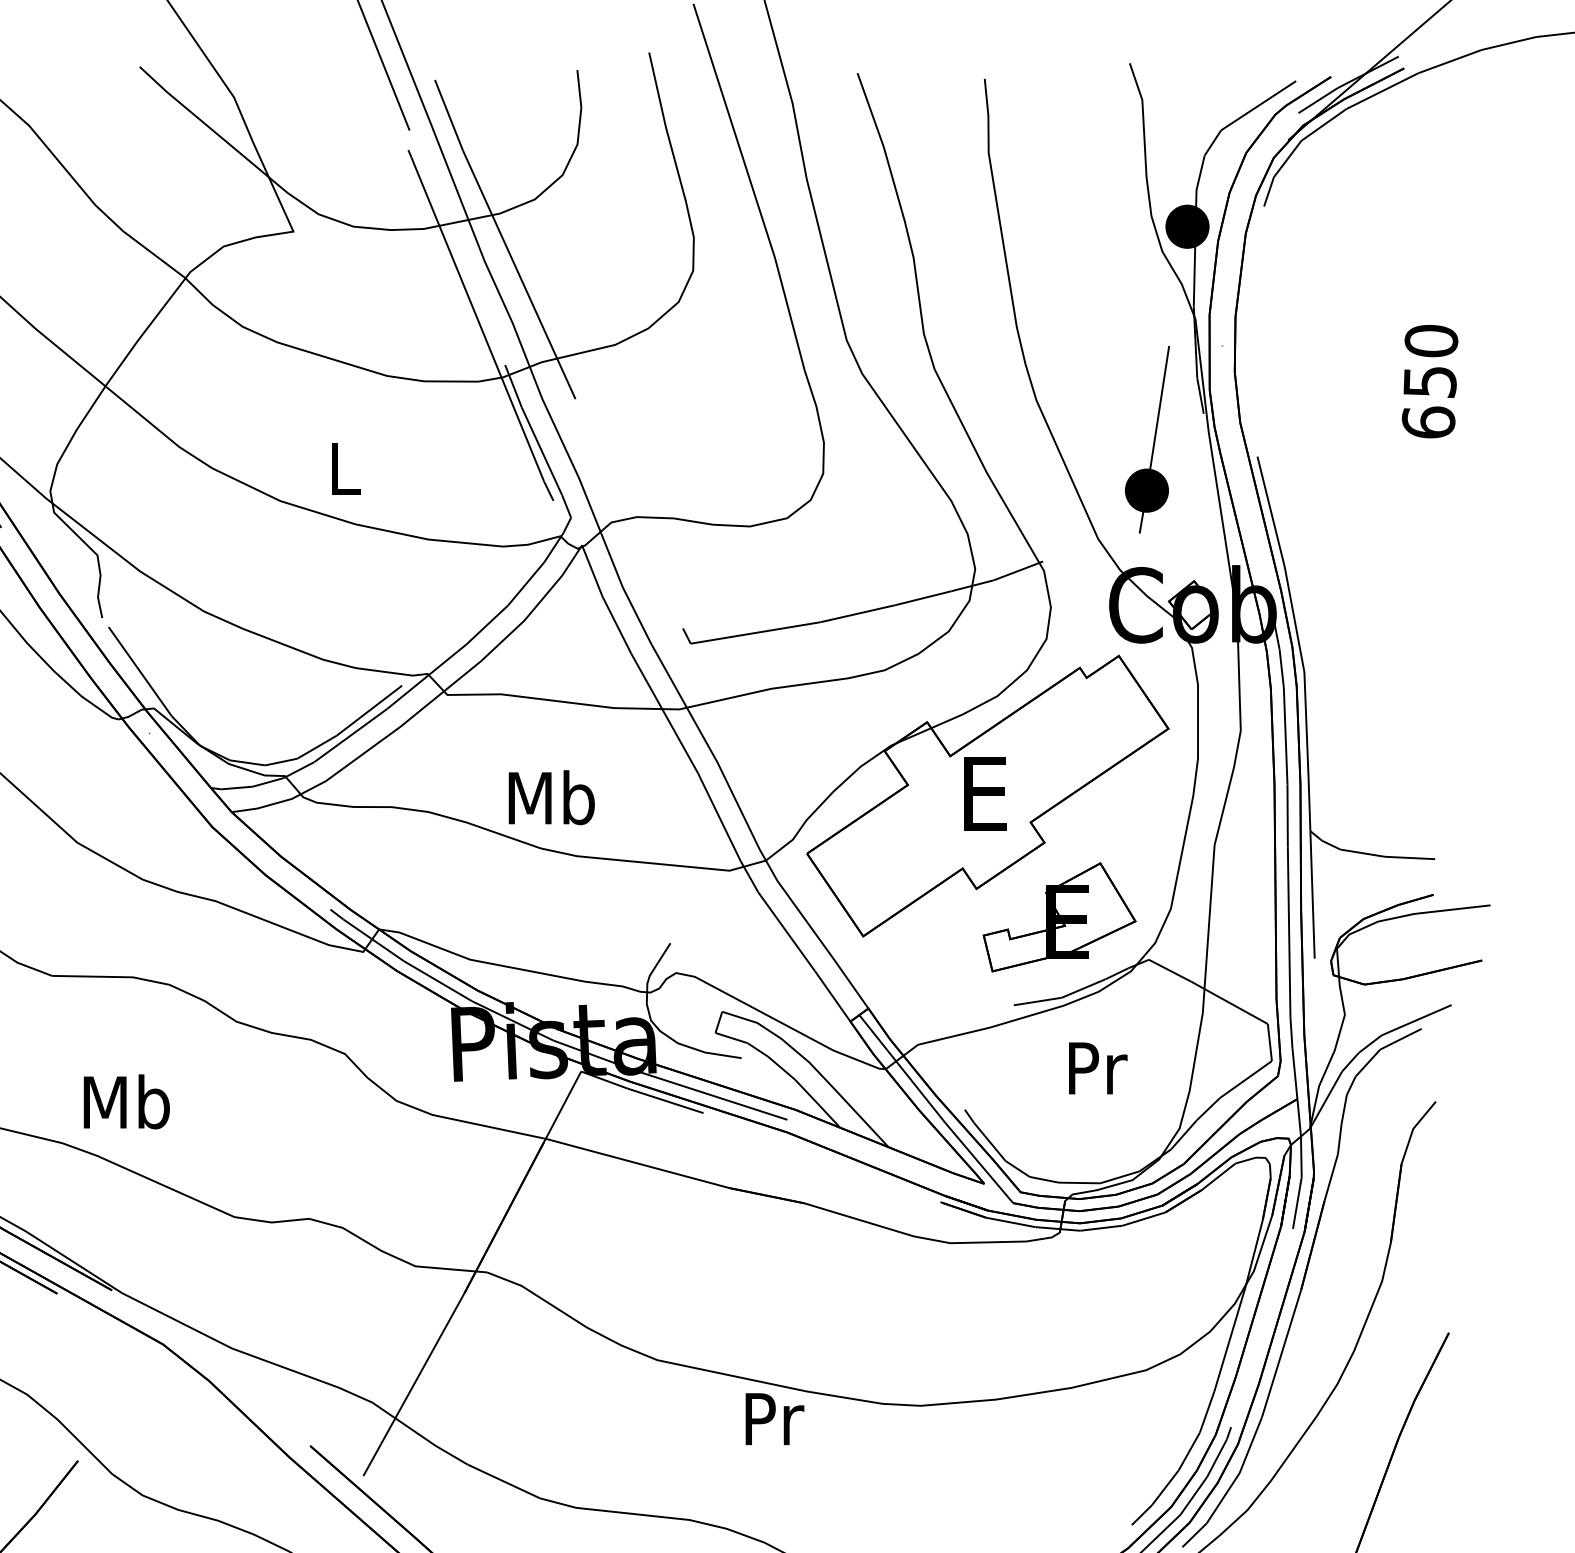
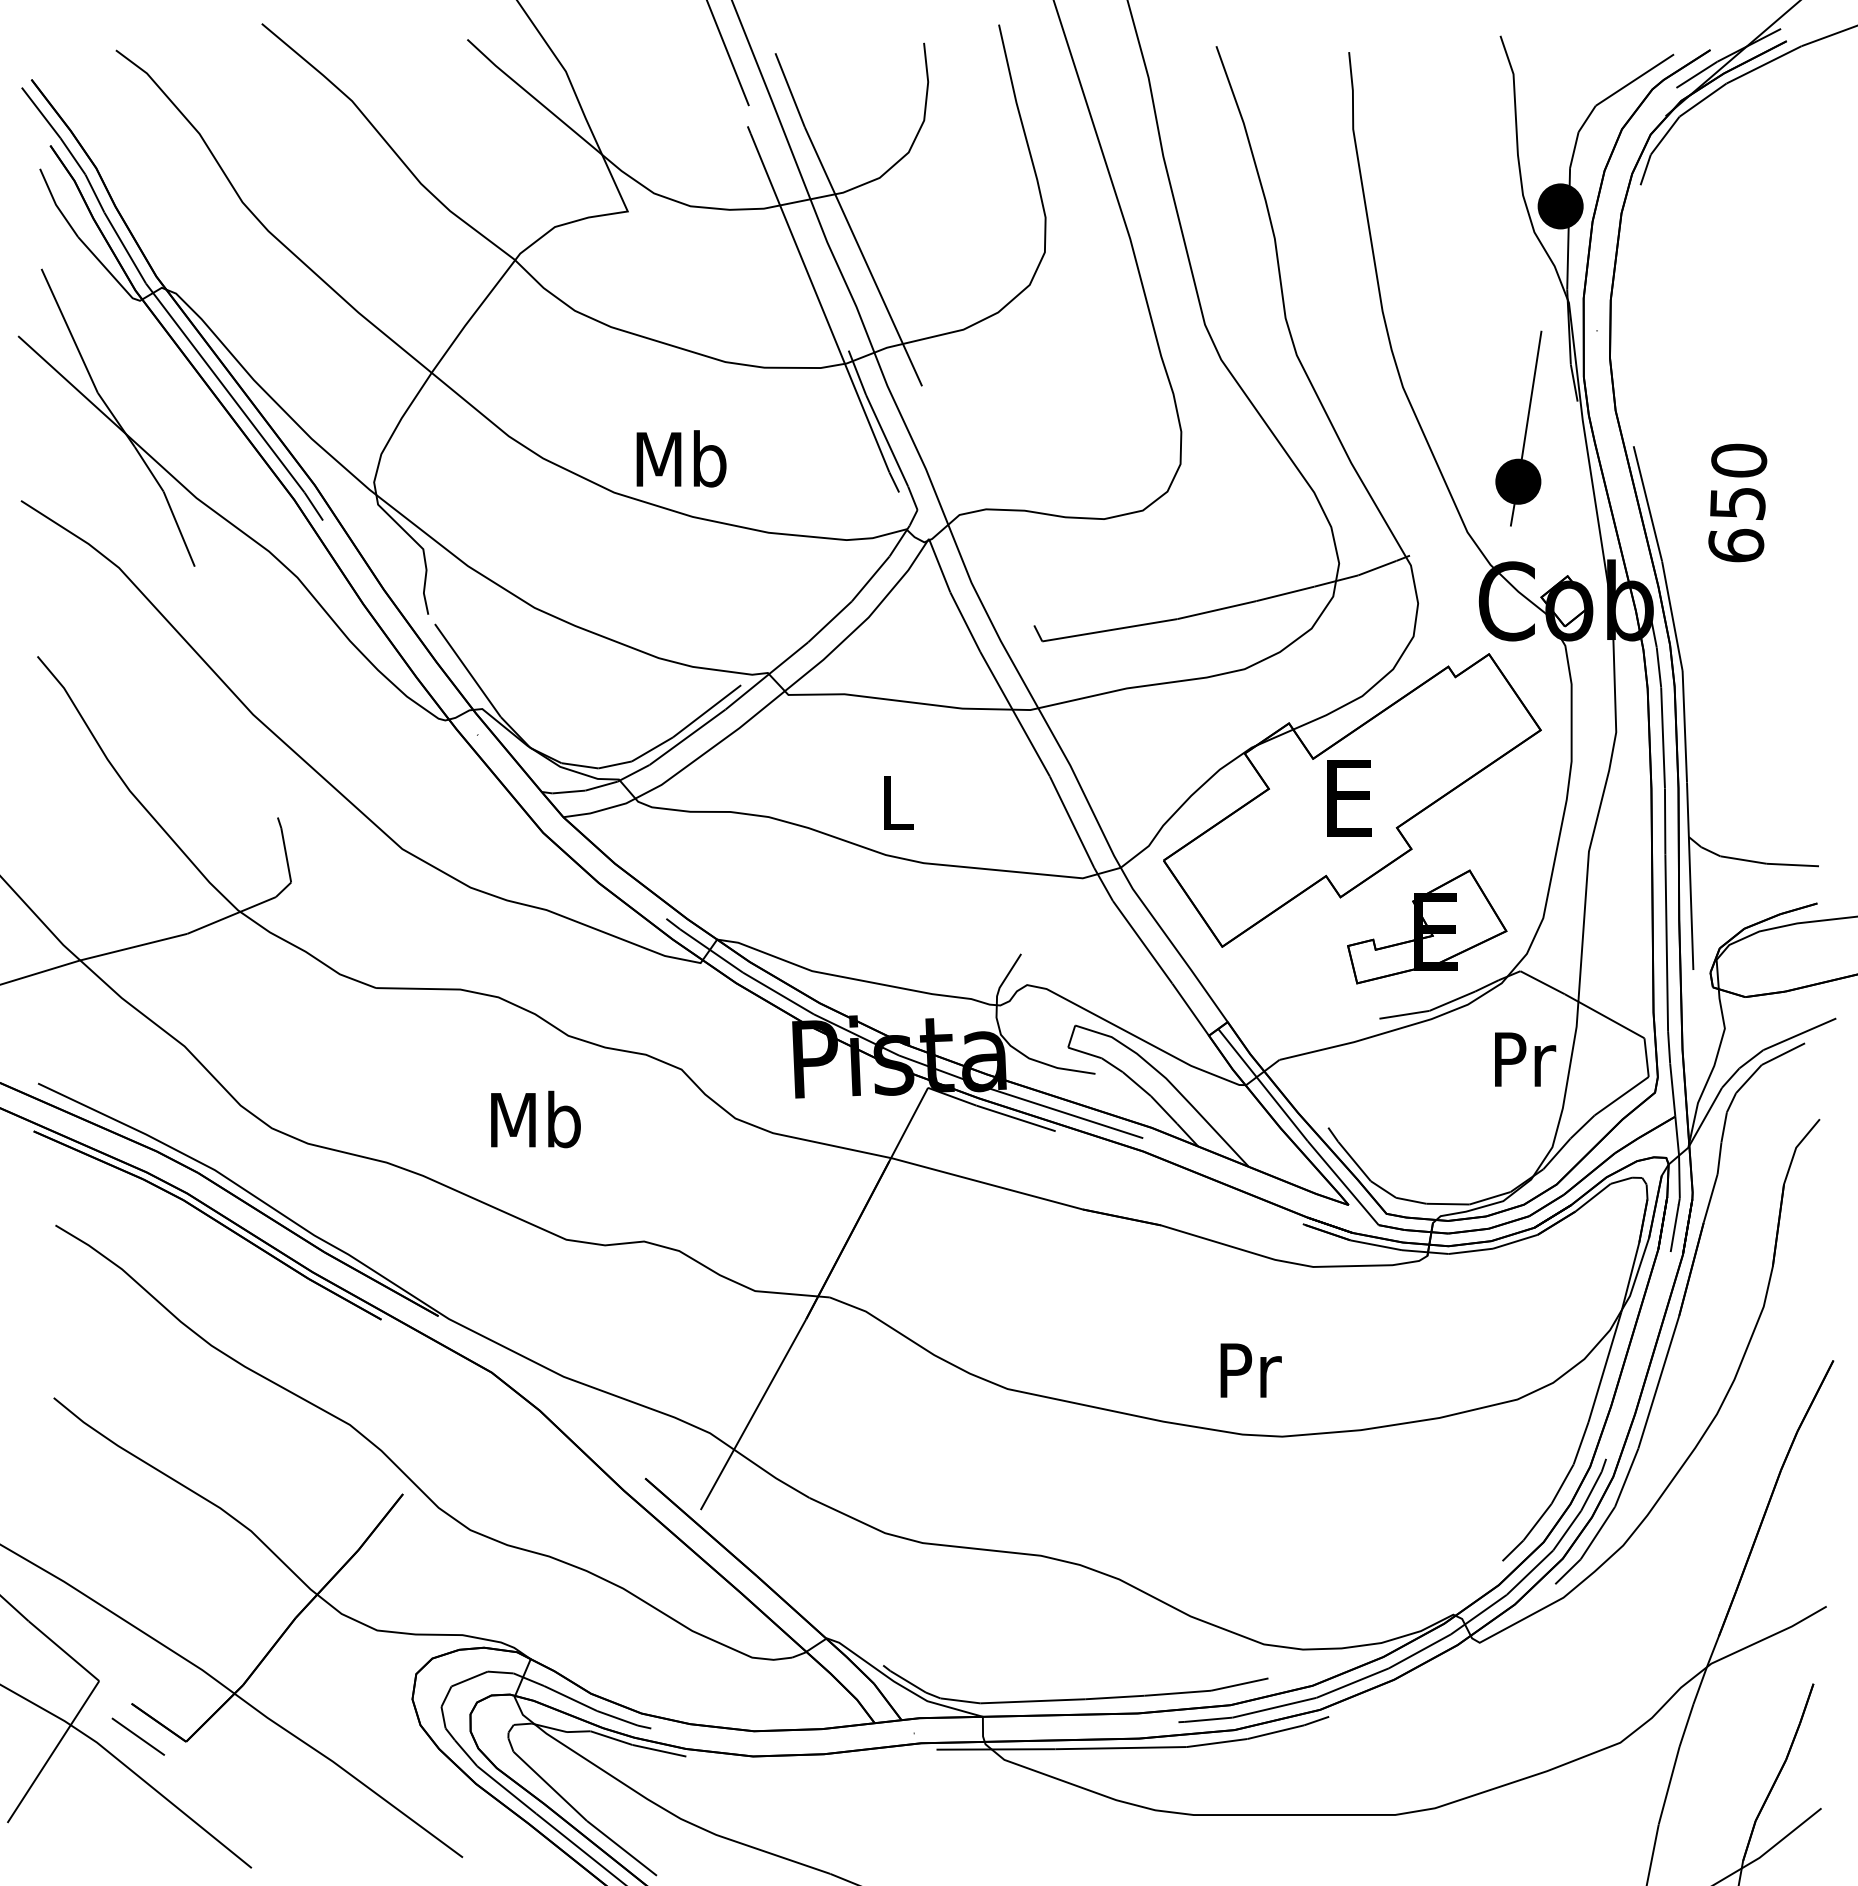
text: (1429, 381) -> (1737, 502), moved
text: (344, 468) -> (681, 458), L -> Mb
text: (551, 797) -> (897, 801), Mb -> L
text: (1098, 1068) -> (1525, 1059), moved
text: (126, 1101) -> (535, 1119), moved
text: (774, 1419) -> (1250, 1370), moved

